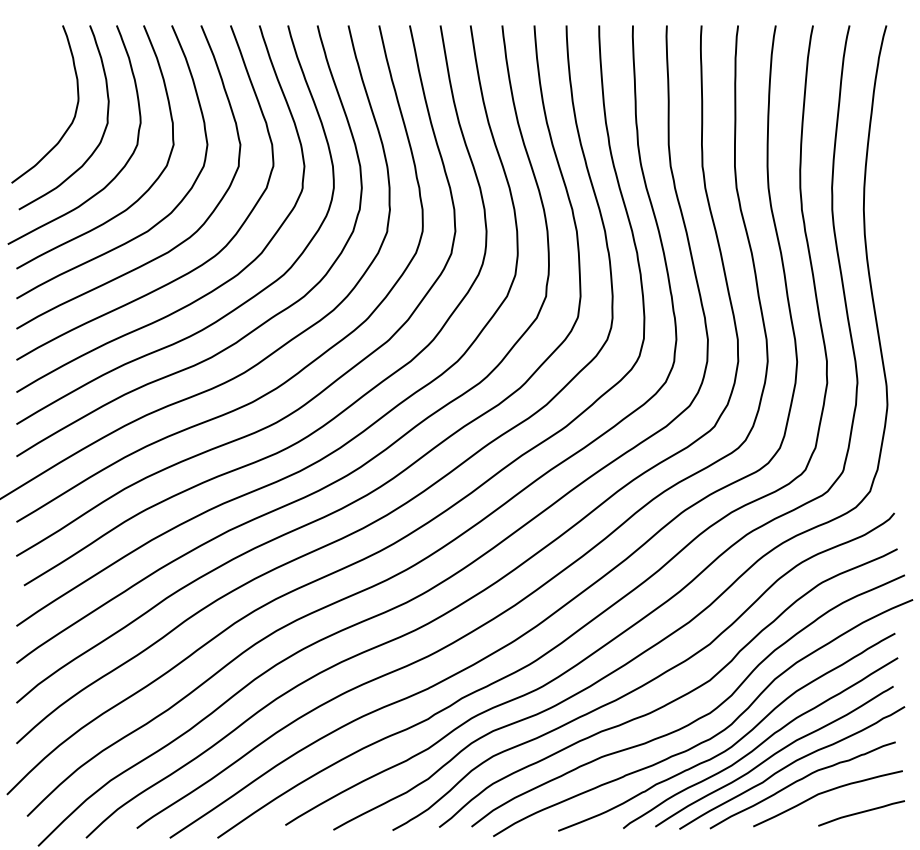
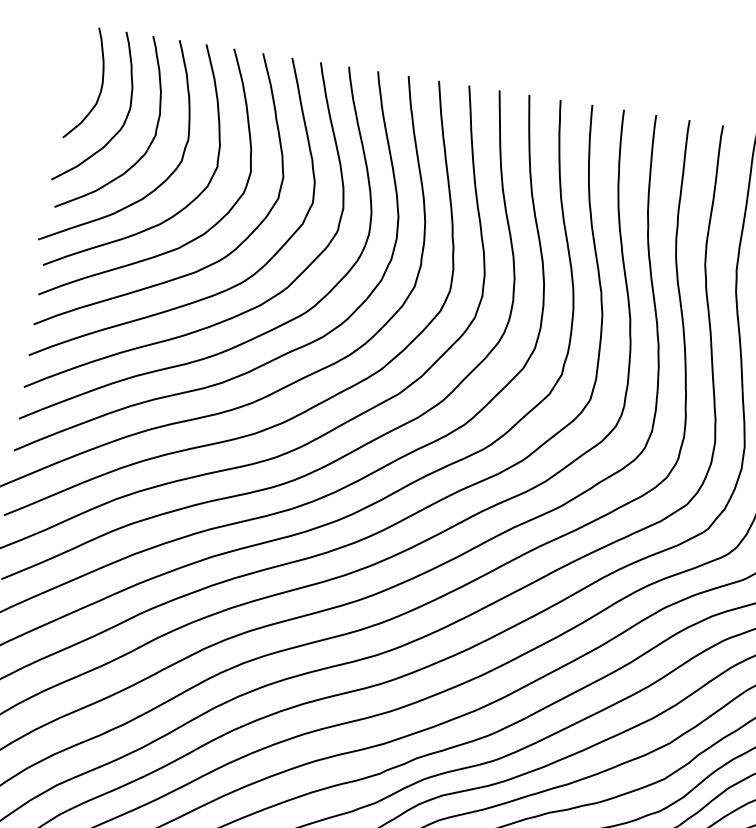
curve: (46, 82) -> (101, 85), added

